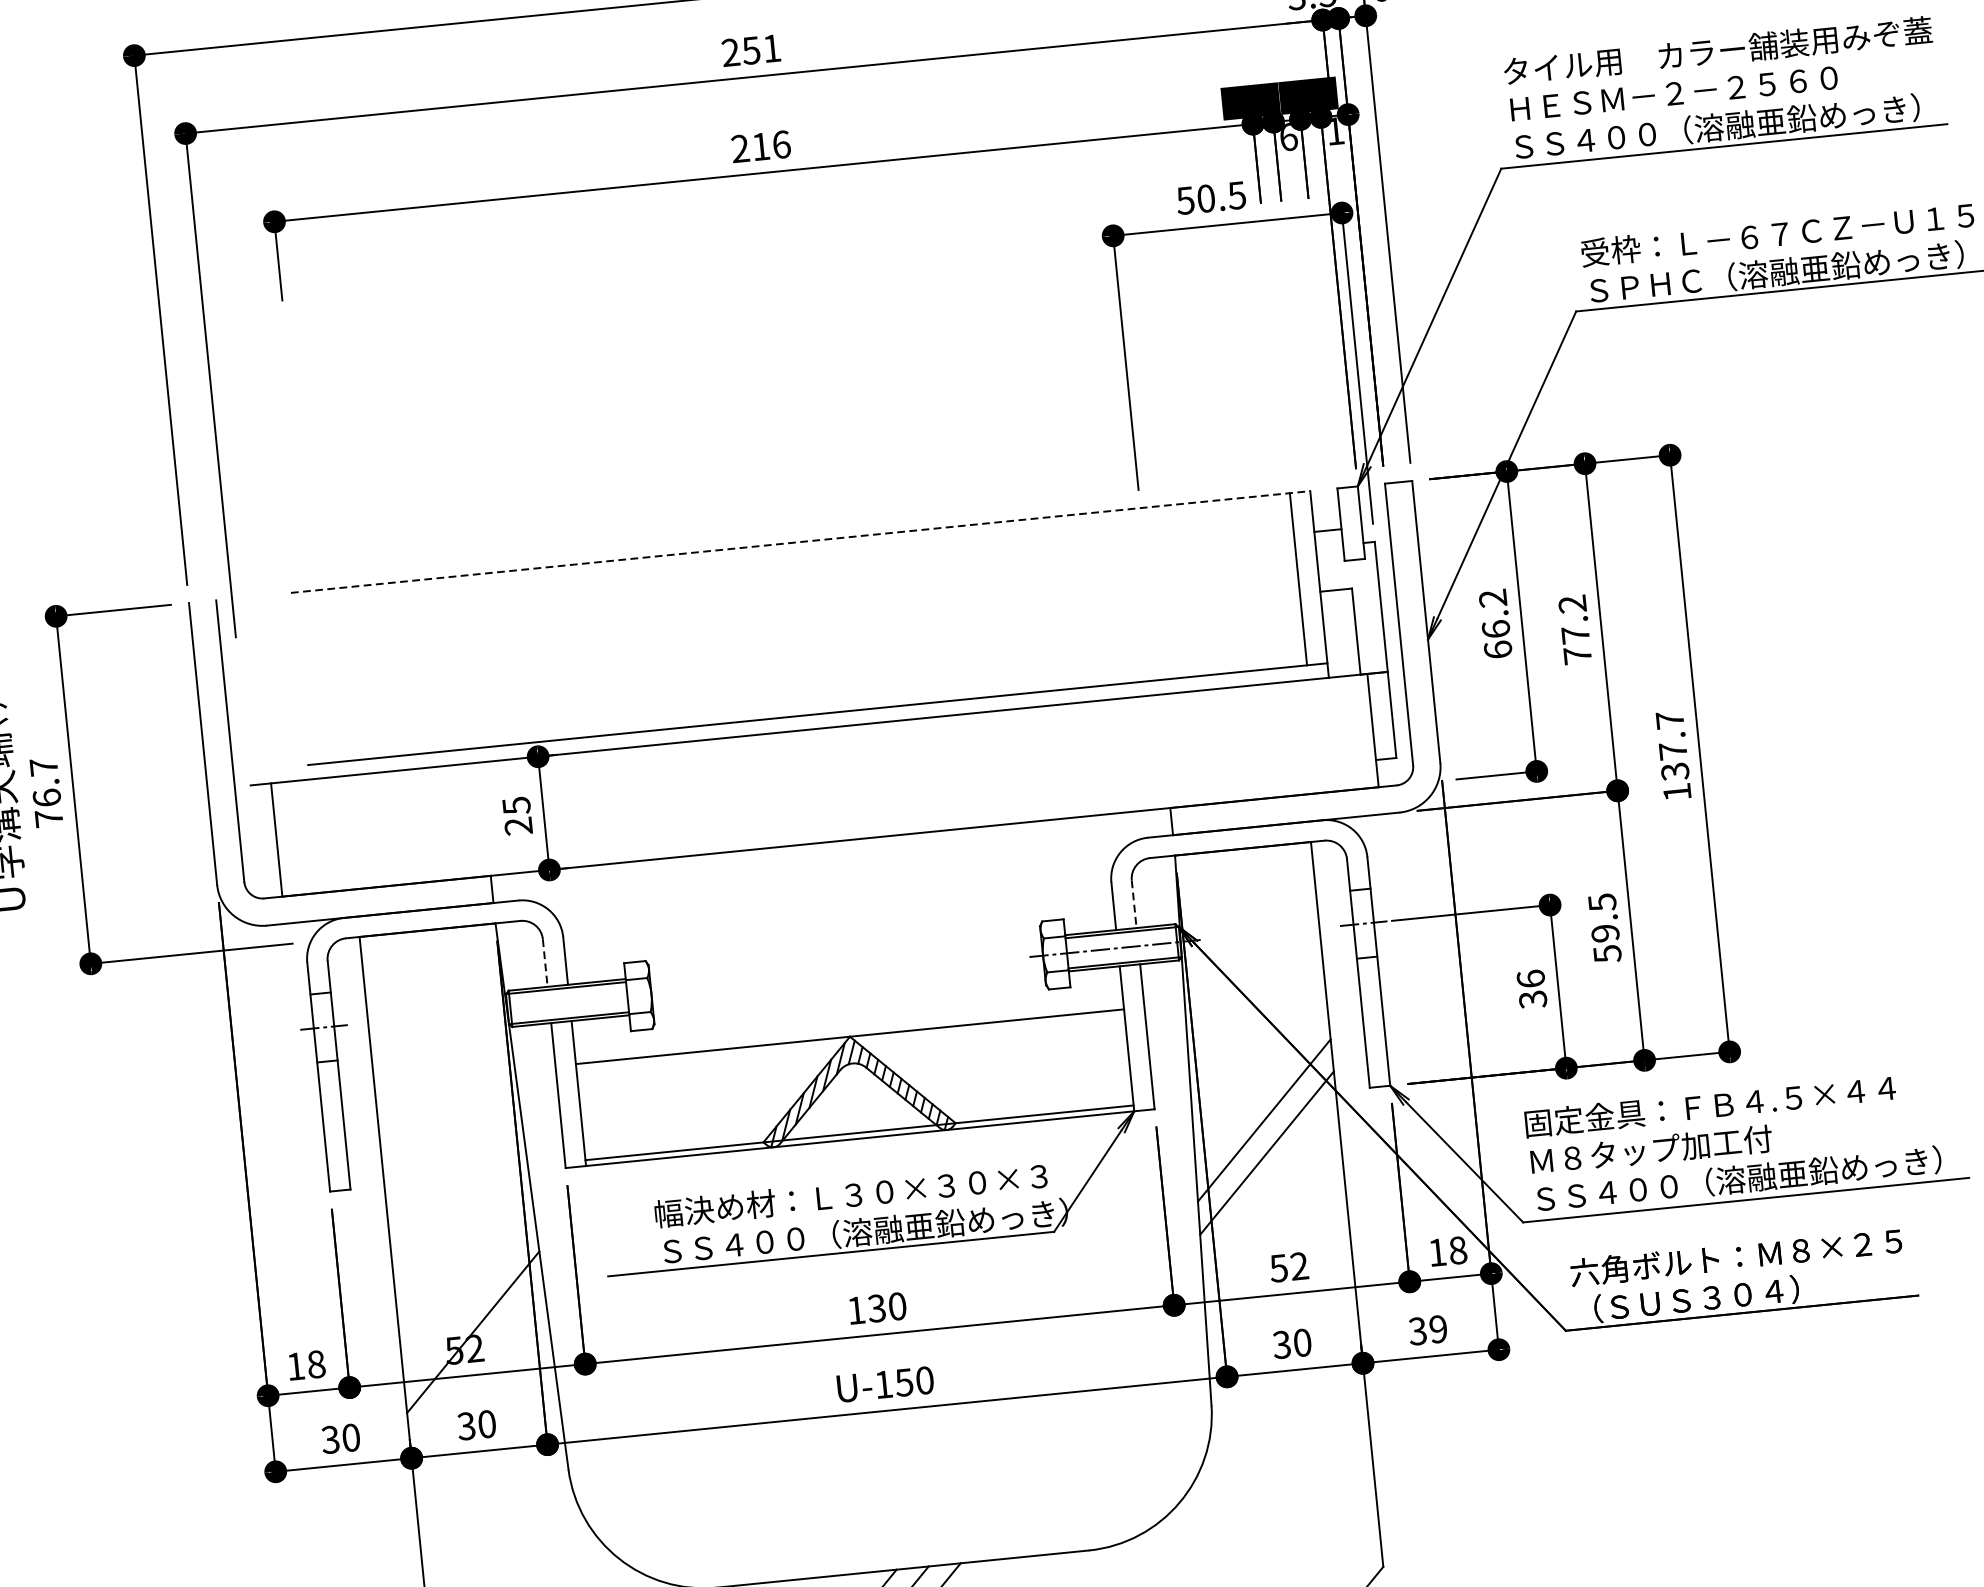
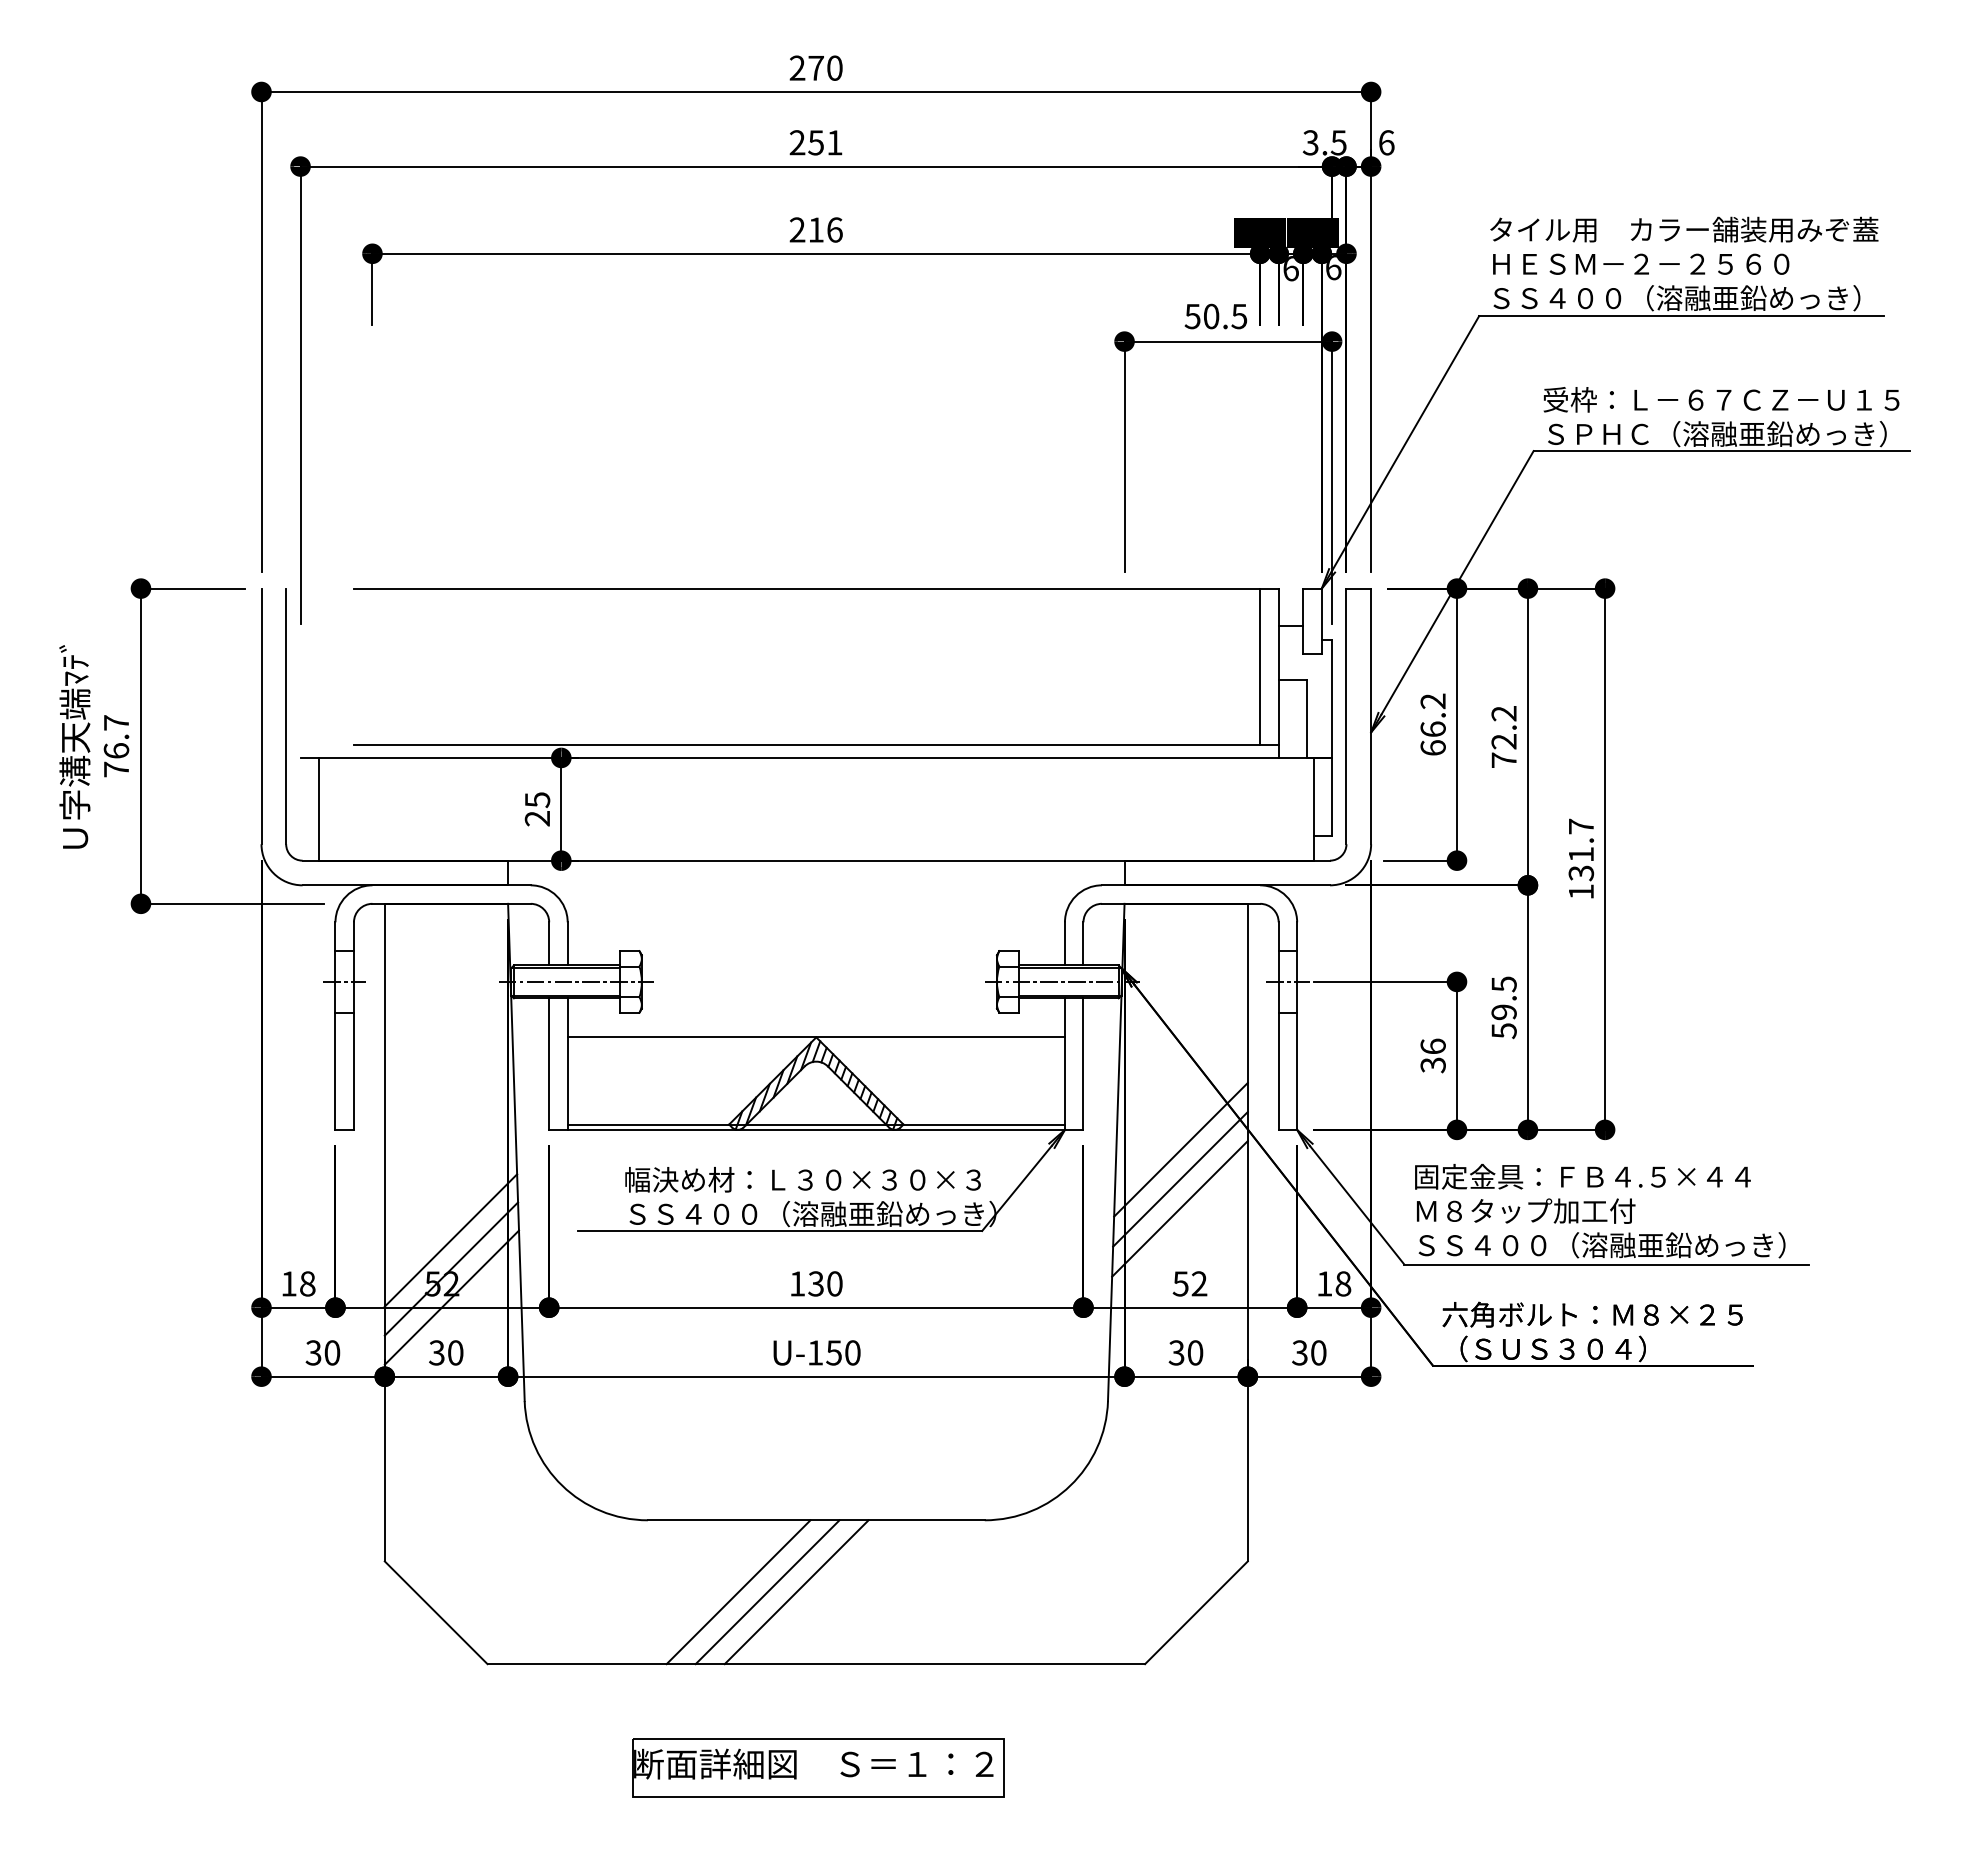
text: (1335, 131) -> (1333, 267), 1 -> 6
line: (800, 541) -> (816, 588), dashed -> solid
text: (1574, 634) -> (1503, 741), 77.2 -> 72.2
text: (1673, 750) -> (1581, 854), 137.7 -> 131.7
line: (1134, 903) -> (1083, 943), dashed -> solid
line: (545, 962) -> (549, 943), dashed -> solid
line: (579, 1001) -> (576, 981), added
line: (1269, 1185) -> (1179, 1208), added
line: (469, 1300) -> (450, 1240), added
text: (1438, 1328) -> (1318, 1352), 39 -> 30
line: (476, 1363) -> (451, 1297), added

